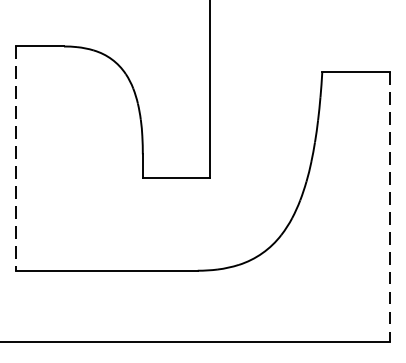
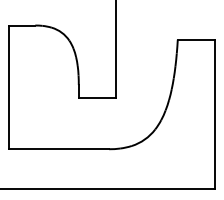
line: (15, 158) -> (8, 87), dashed -> solid
line: (388, 207) -> (214, 114), dashed -> solid

